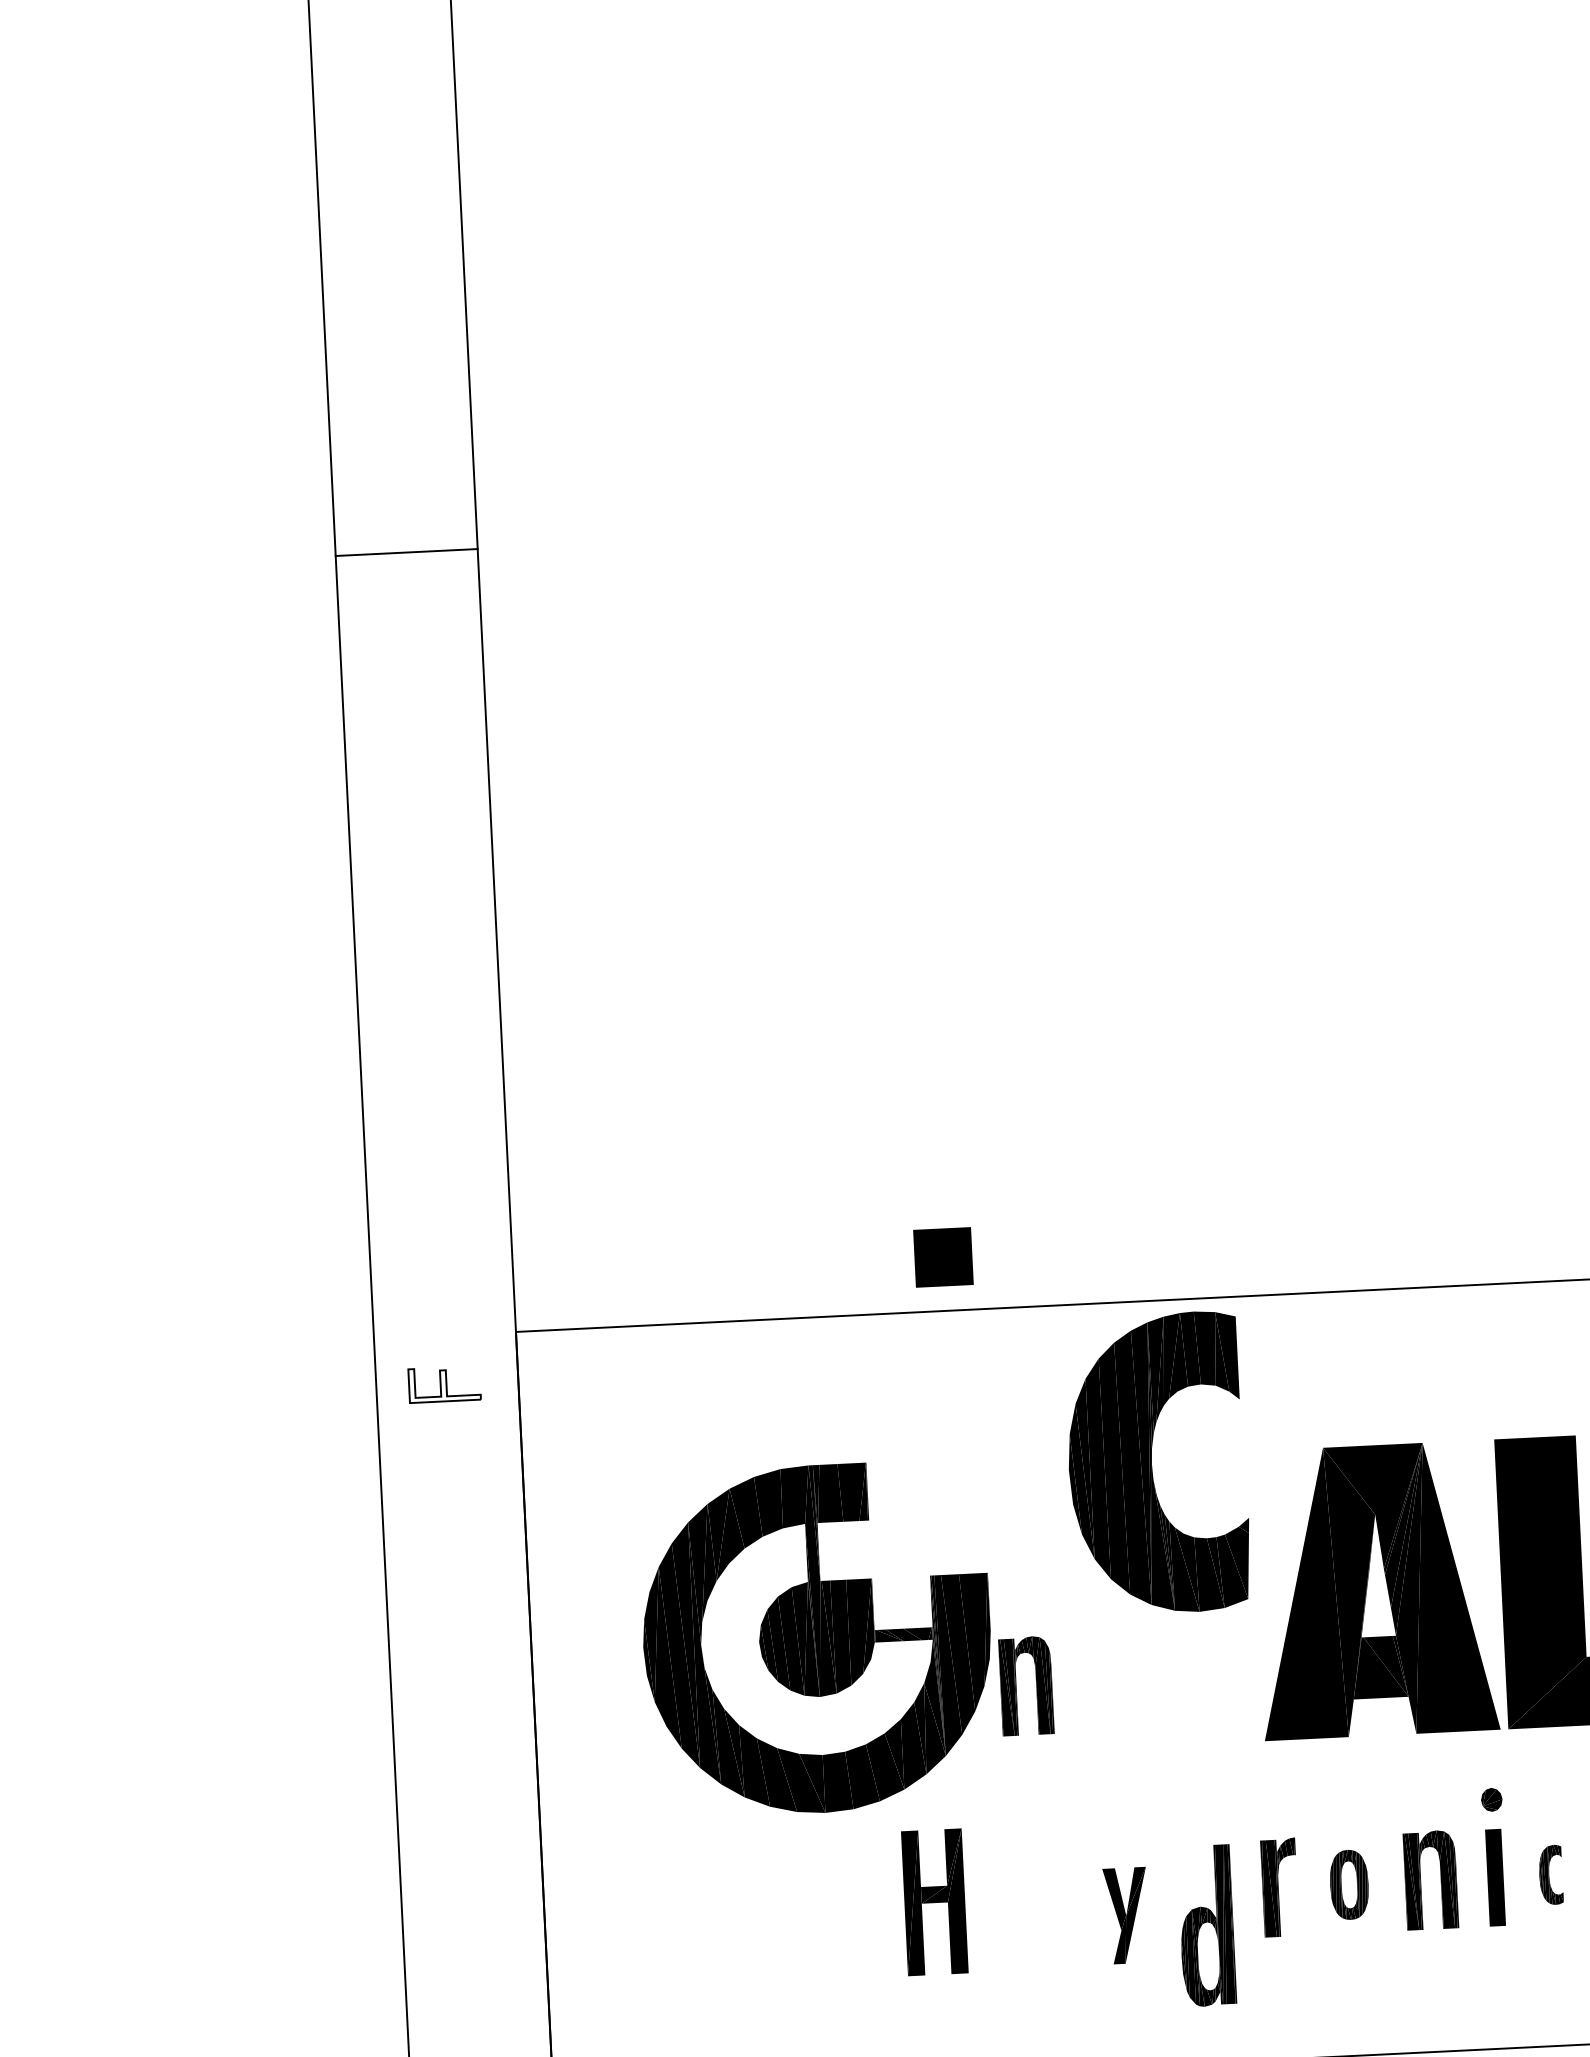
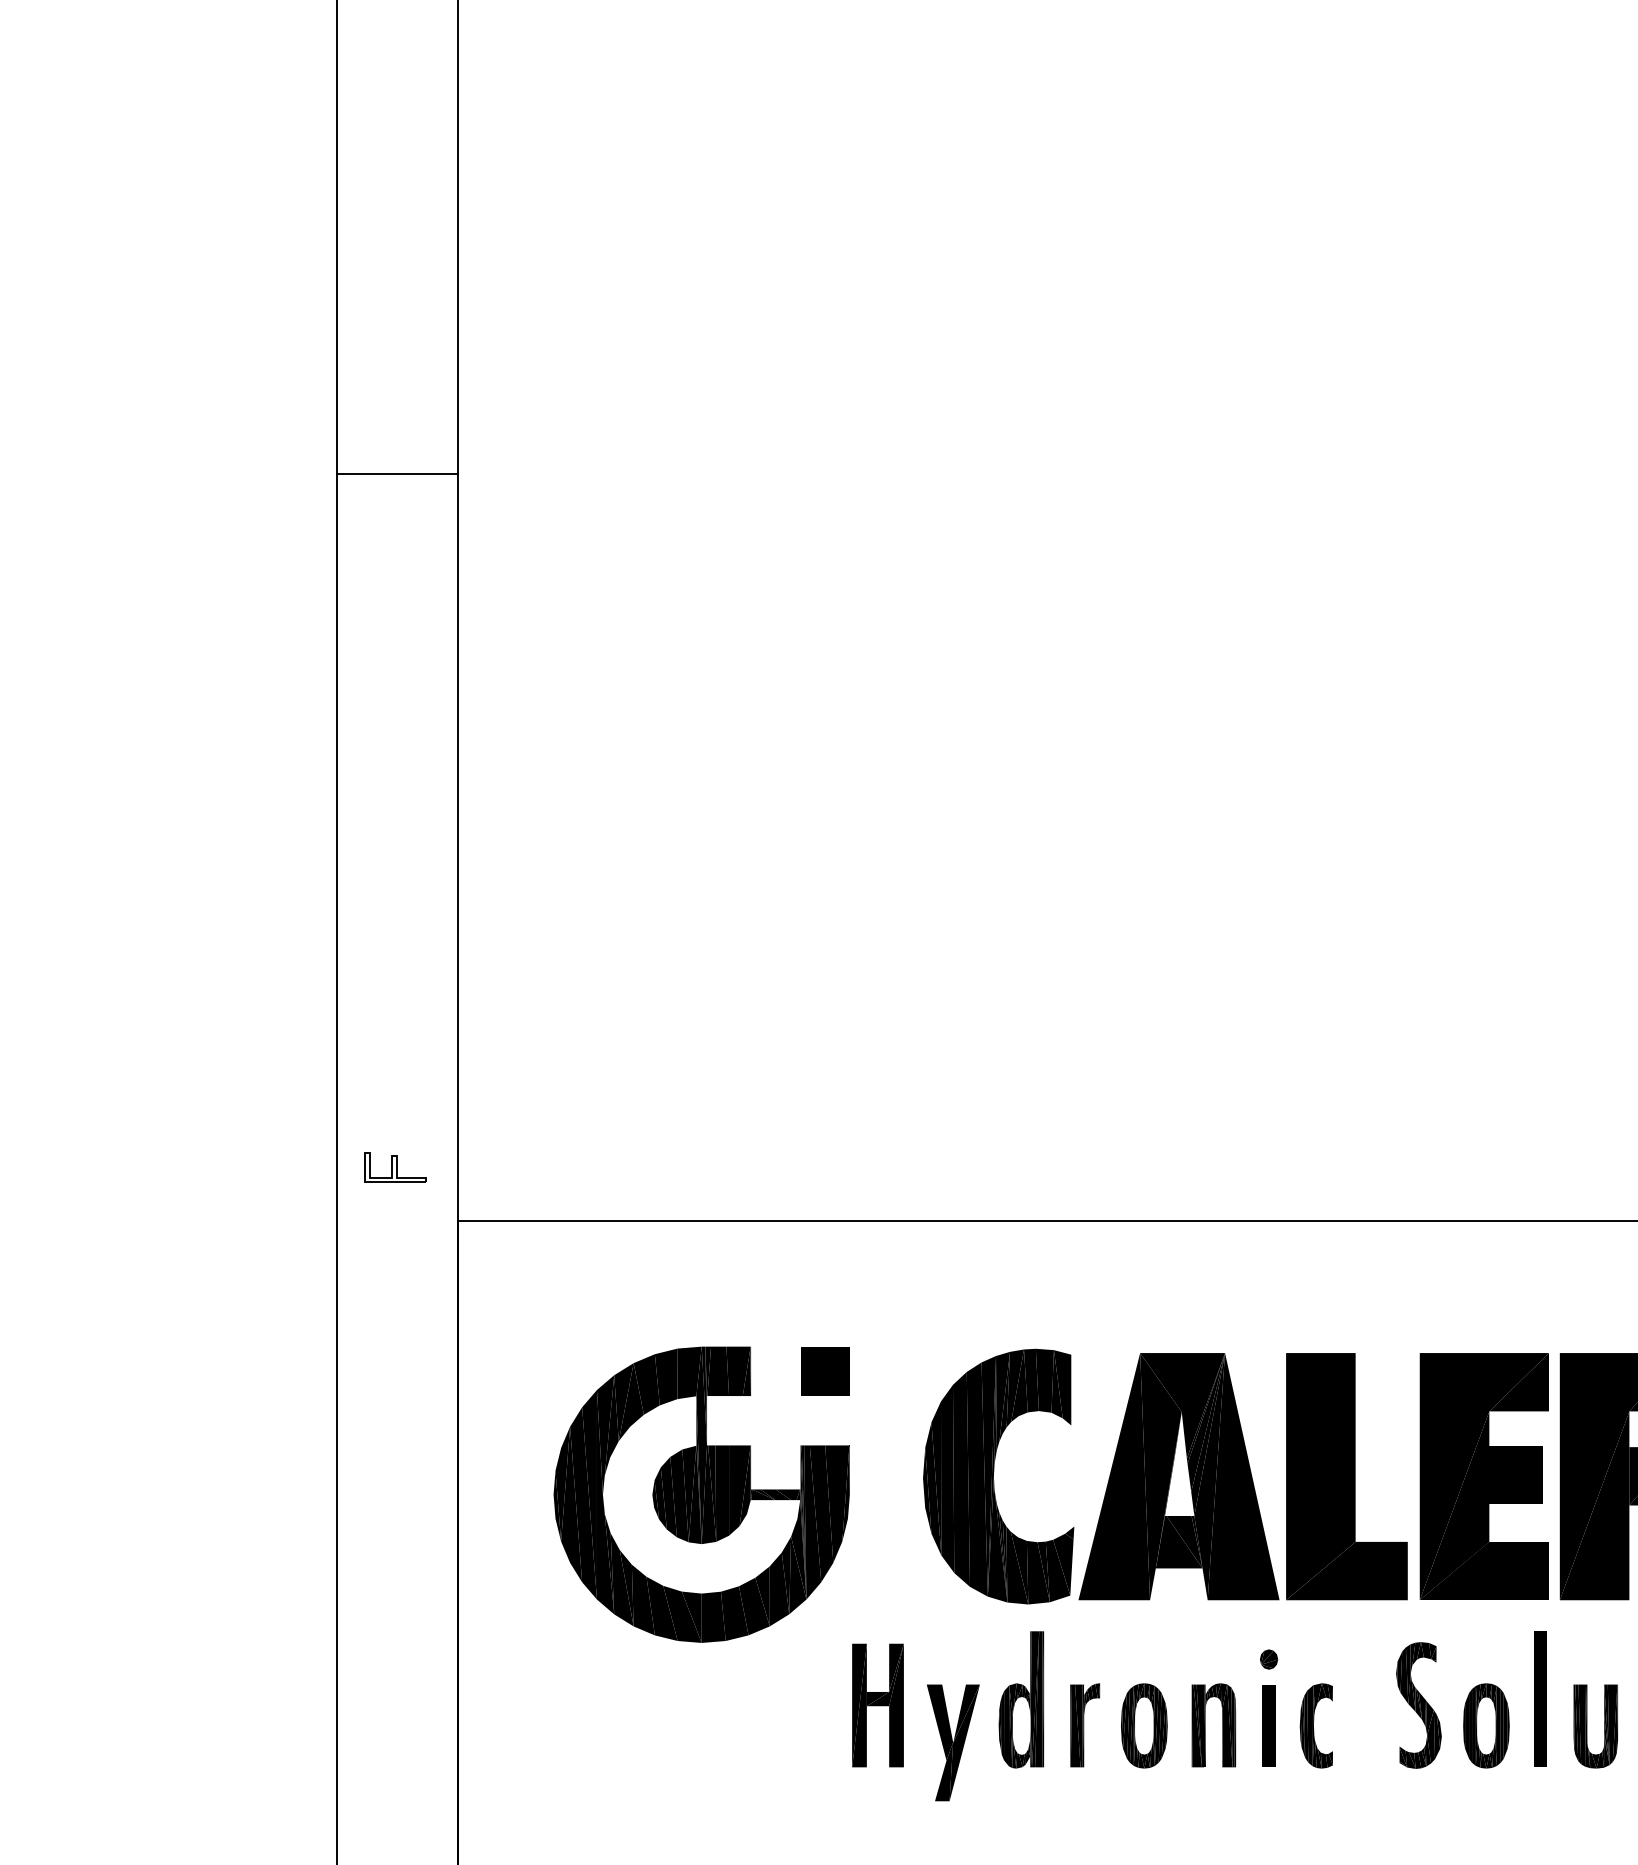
line: (406, 552) -> (397, 474), moved
part: (943, 1257) -> (825, 1371), moved
part: (444, 1384) -> (395, 1167), moved
part: (1157, 1463) -> (998, 1476), moved
part: (1016, 1686) -> (869, 1543), removed
part: (1550, 1874) -> (1315, 1725), size x1.67
part: (1349, 1884) -> (1144, 1725), size x1.43
part: (934, 1902) -> (877, 1705), moved
part: (1126, 1915) -> (953, 1742), size x1.43
part: (1206, 1925) -> (1021, 1699), moved

